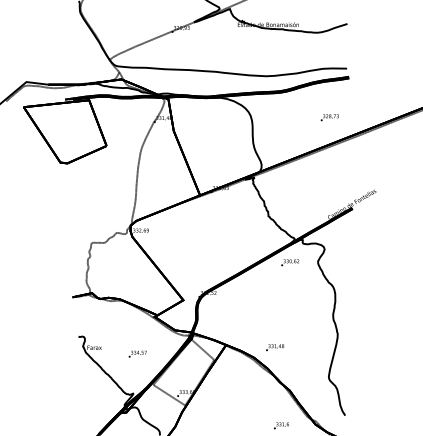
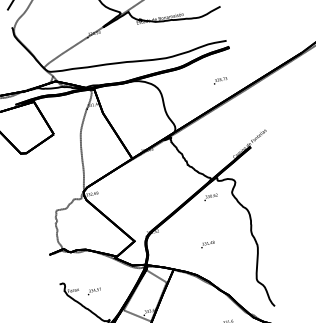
text: (275, 347) -> (208, 244), moved
text: (137, 353) -> (94, 291), moved

